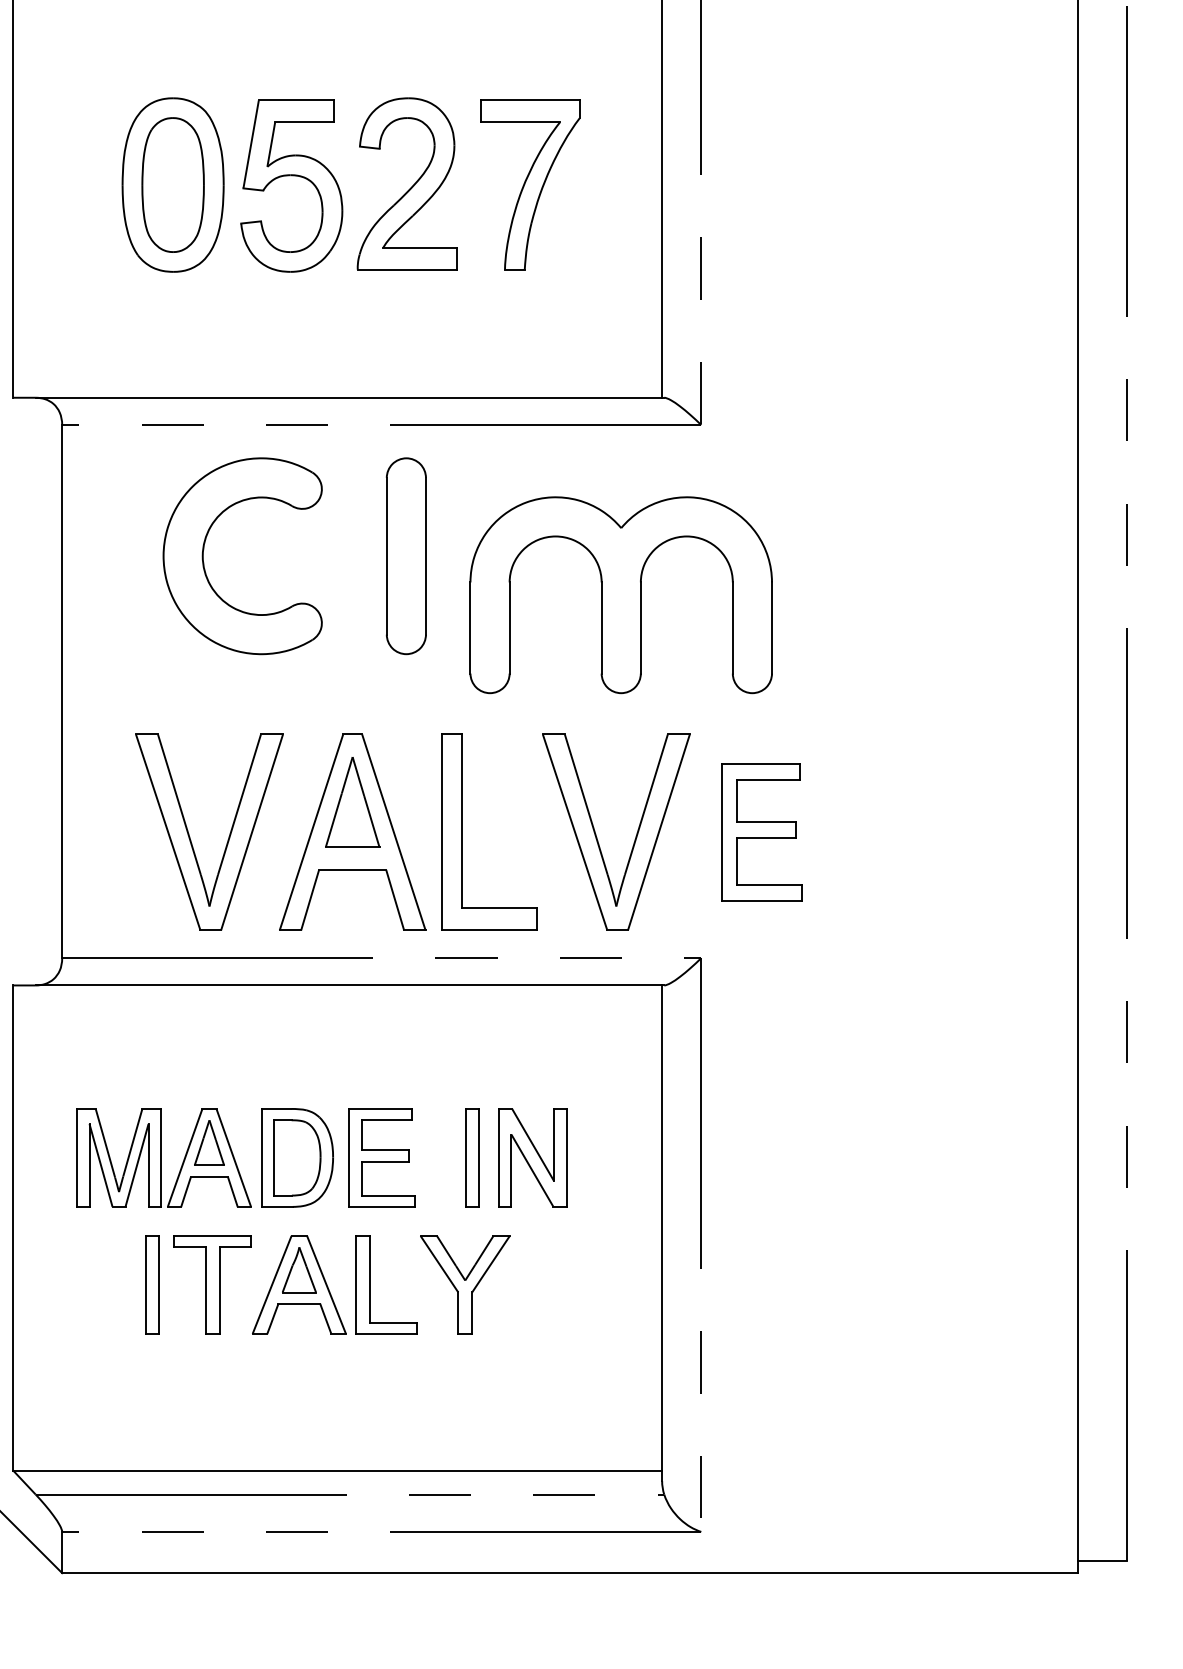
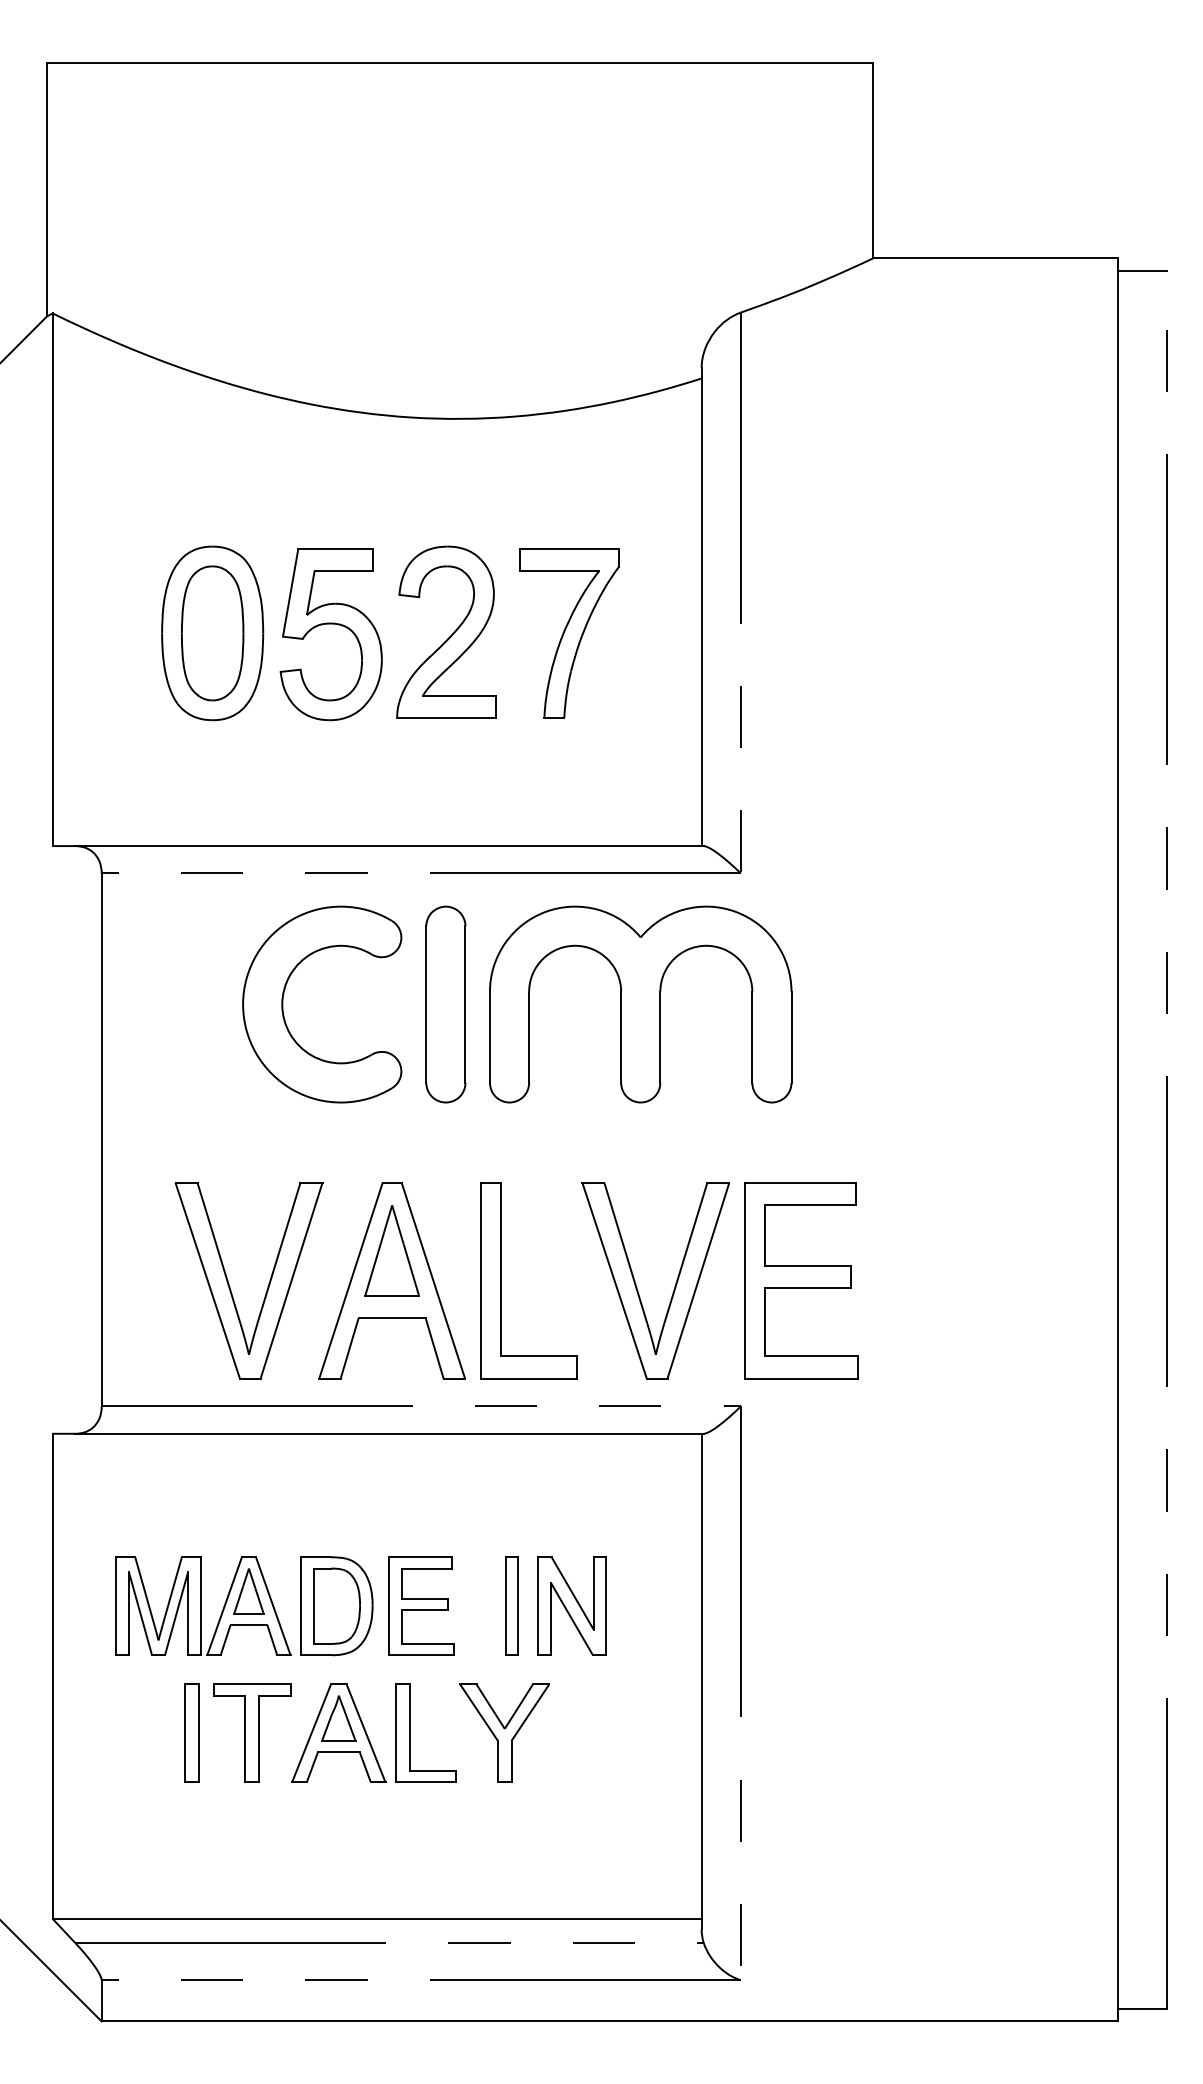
part: (204, 556) -> (283, 1004), moved
part: (621, 595) -> (640, 1004), moved
part: (762, 832) -> (801, 1280), size x1.43

